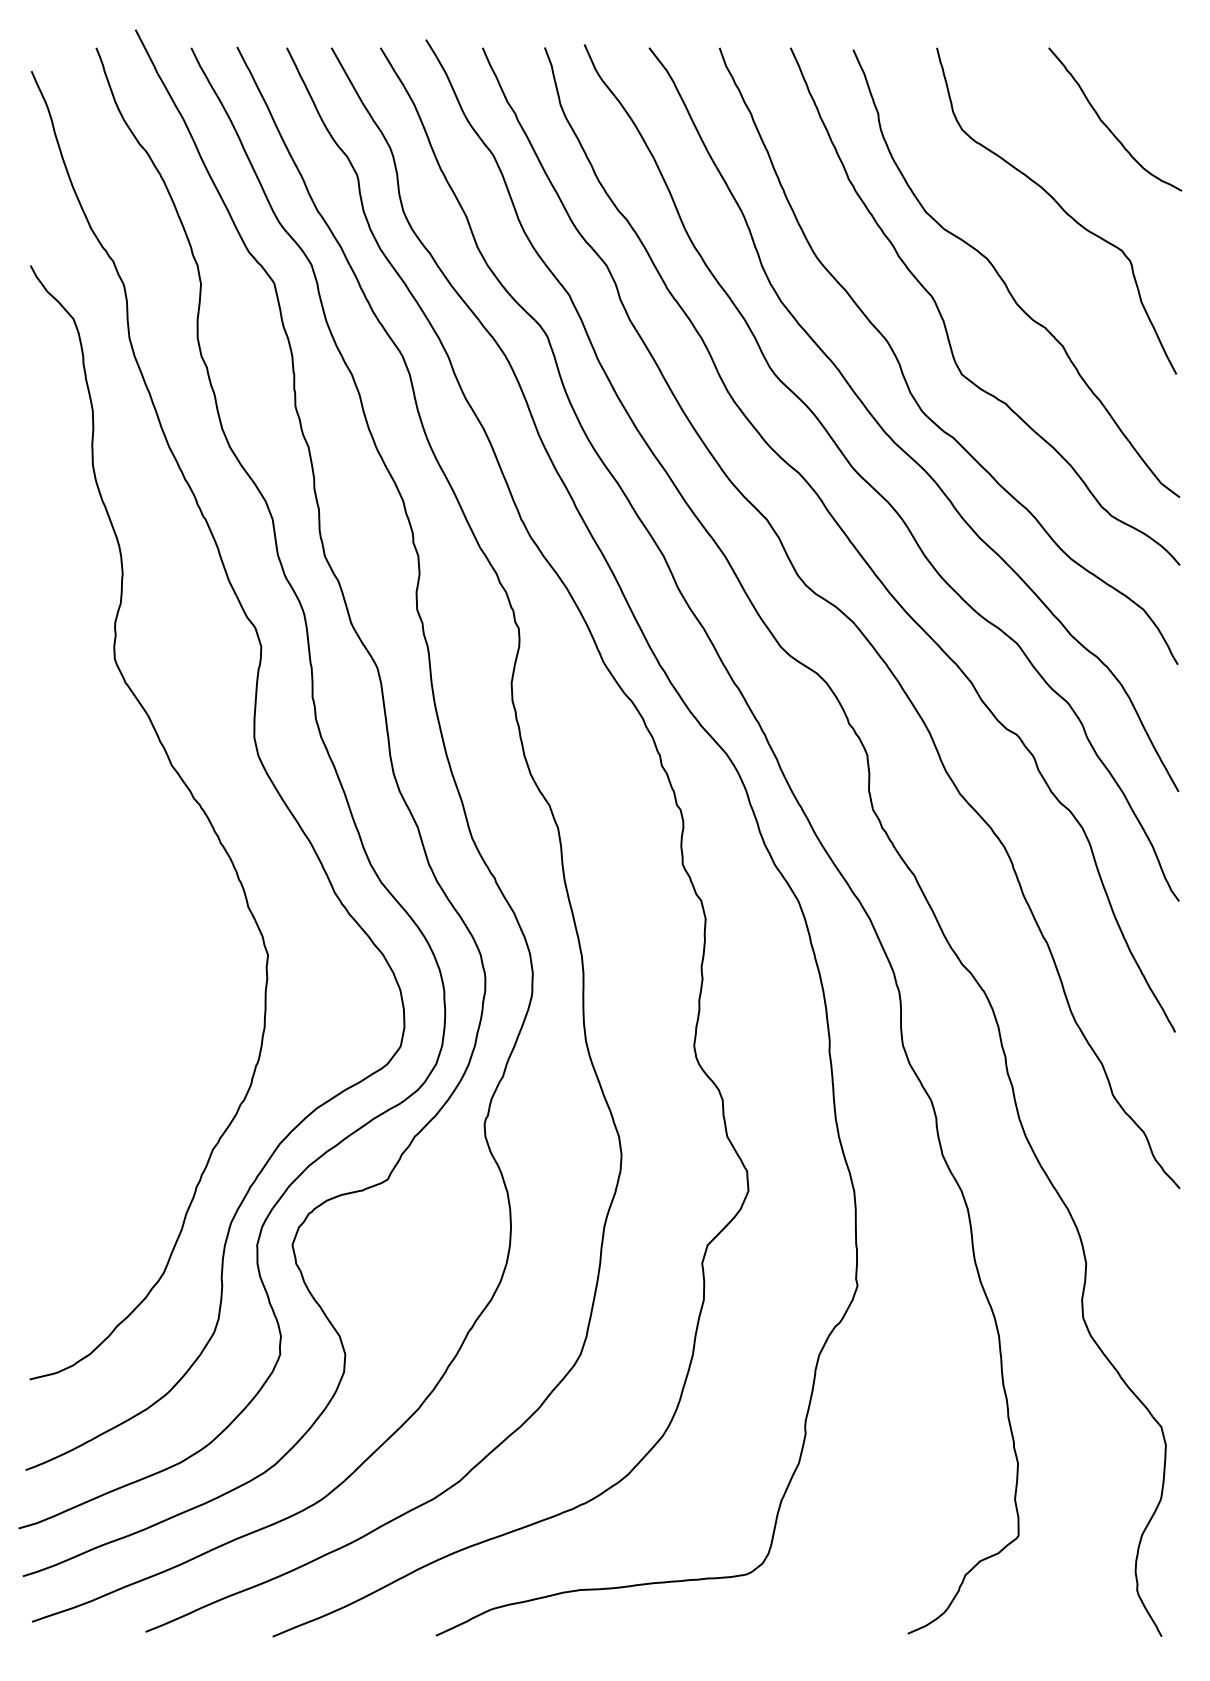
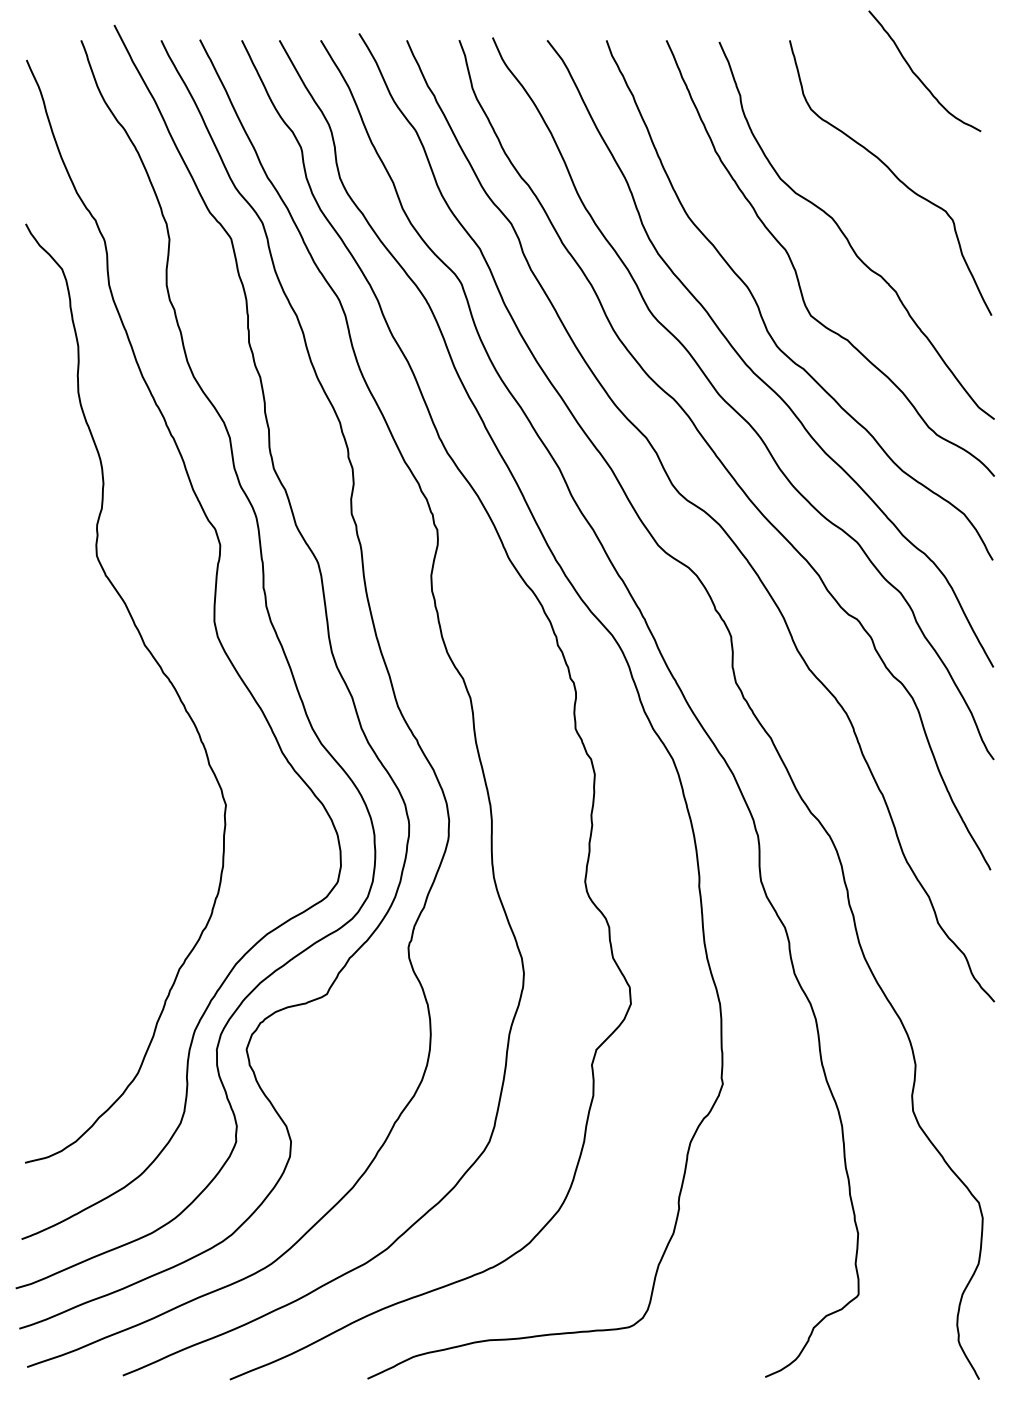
curve: (1107, 125) -> (918, 76), moved

